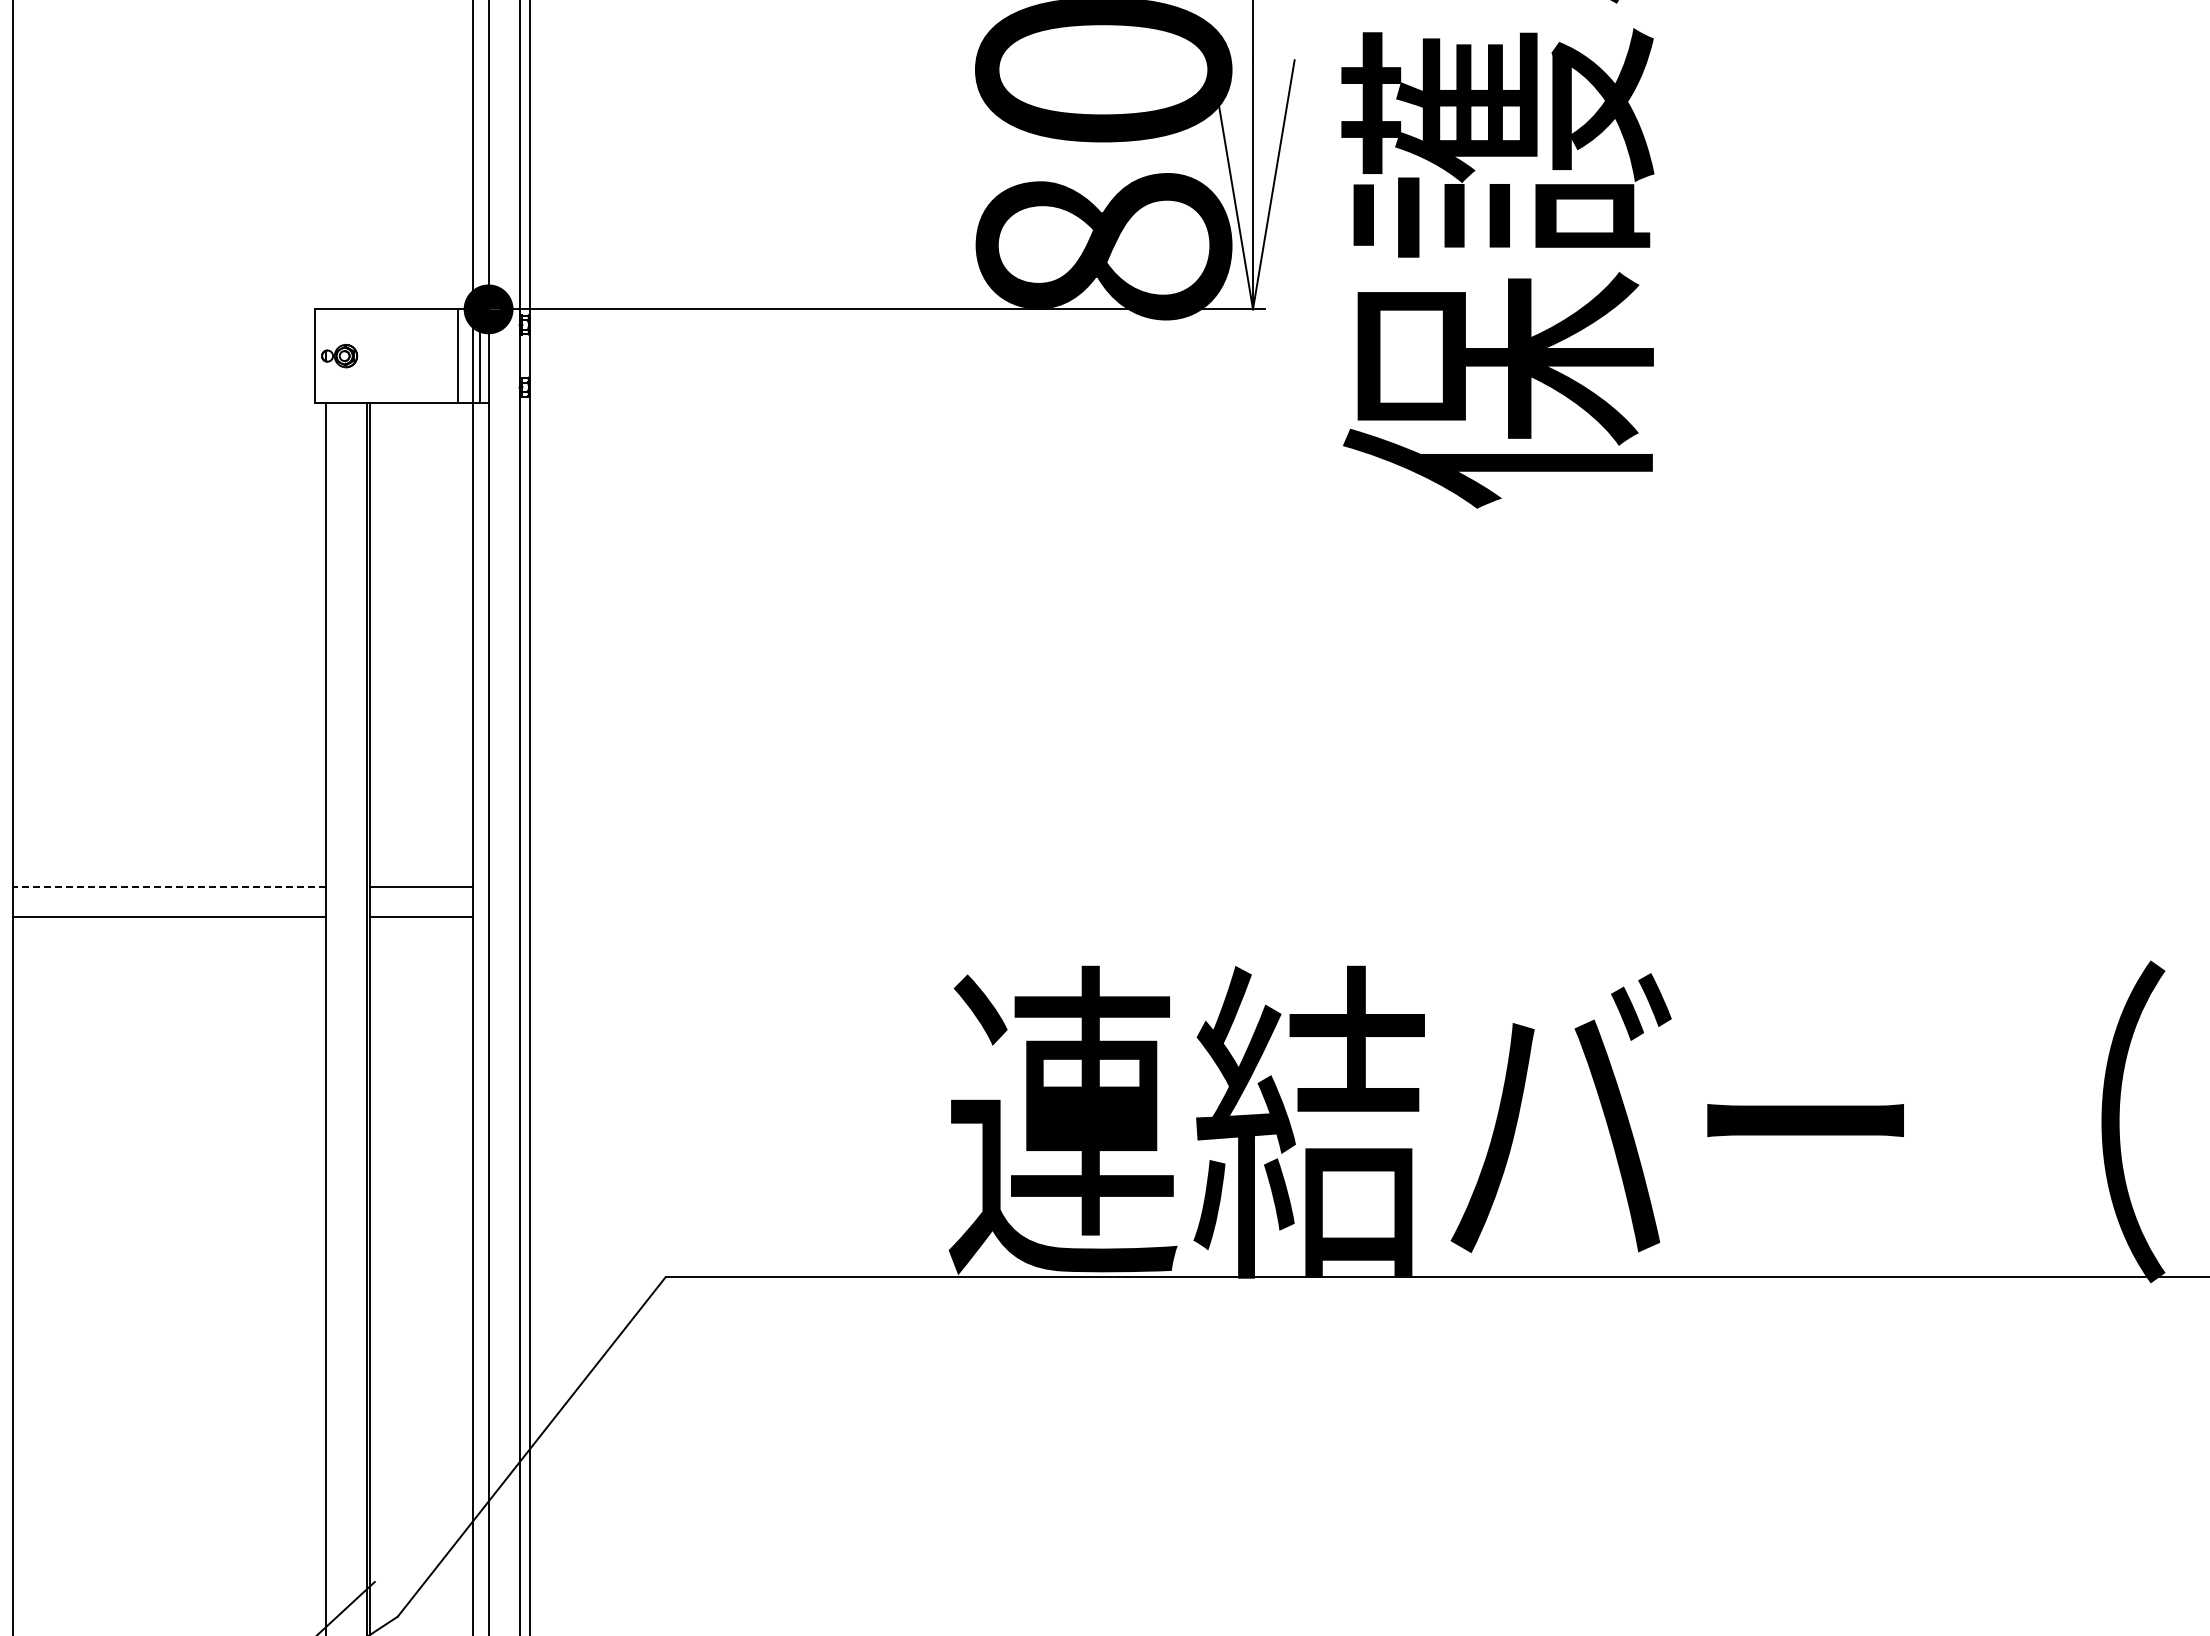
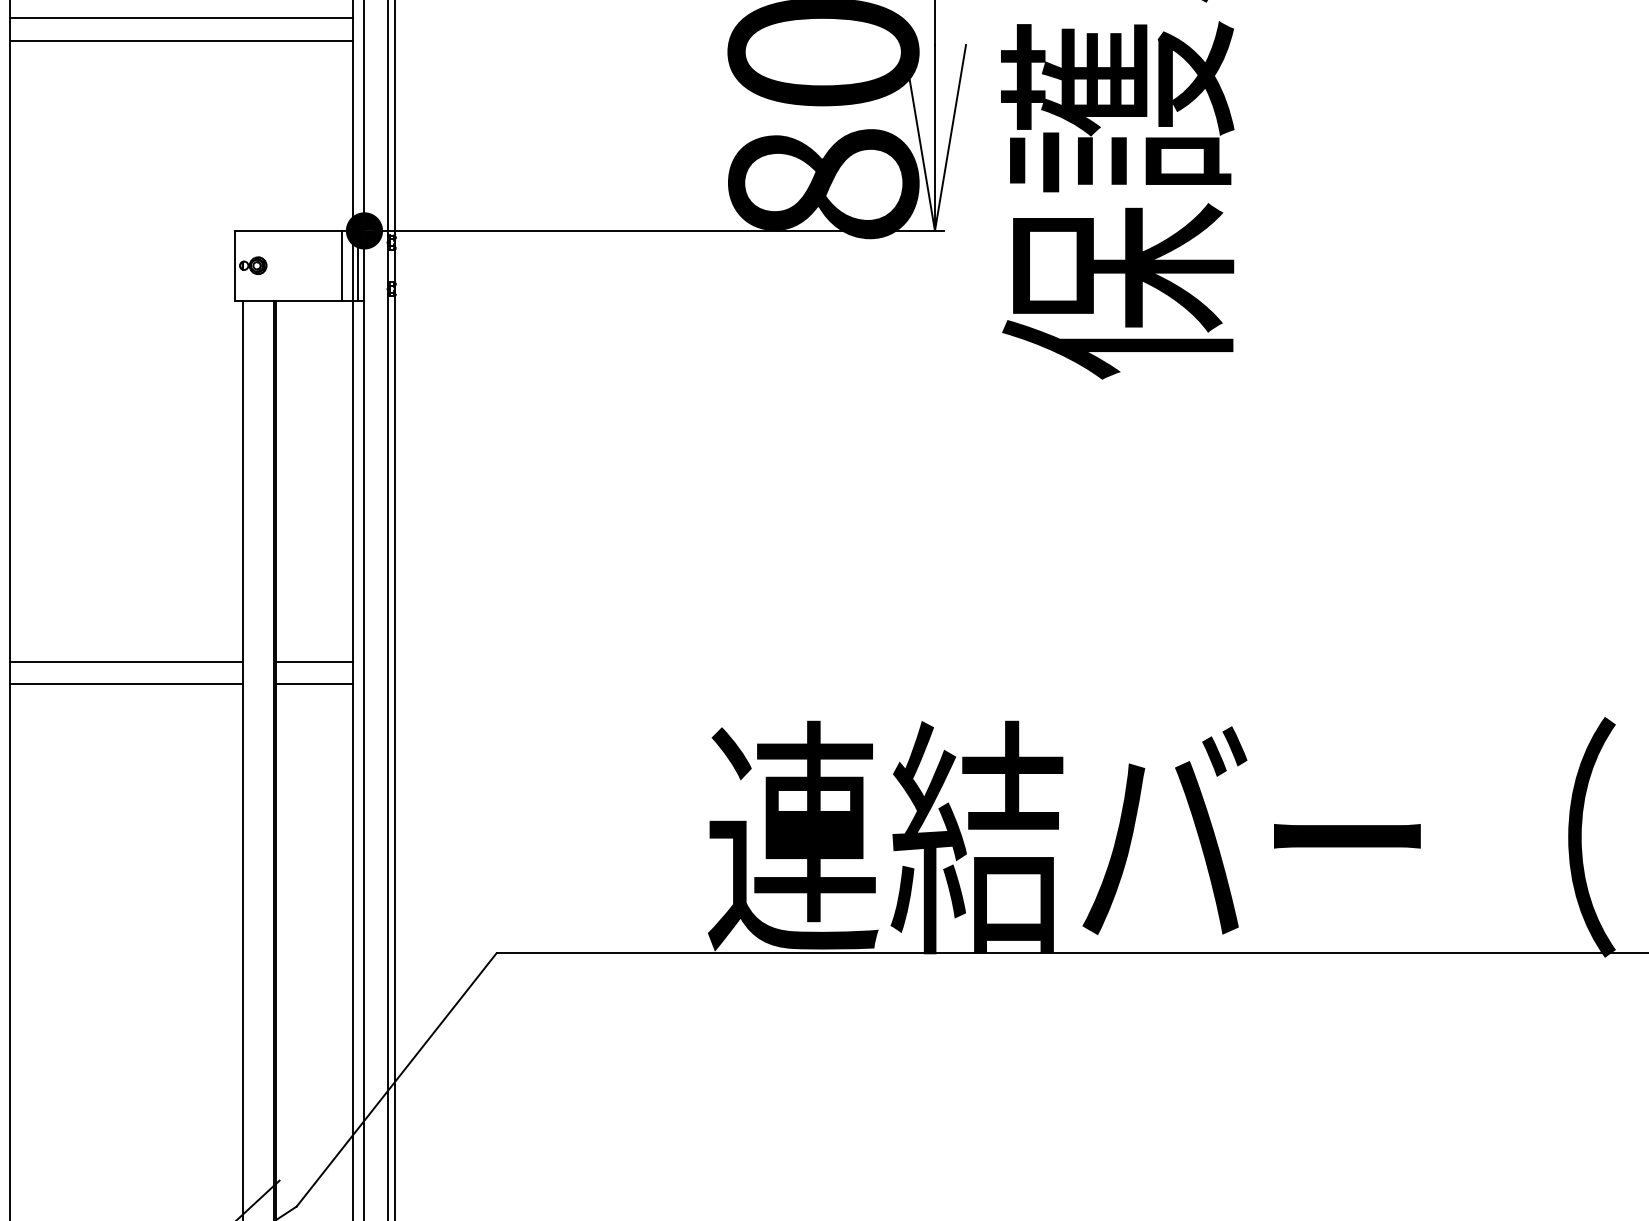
line: (242, 24) -> (180, 18), added
line: (242, 54) -> (180, 40), added
line: (168, 886) -> (125, 661), dashed -> solid

